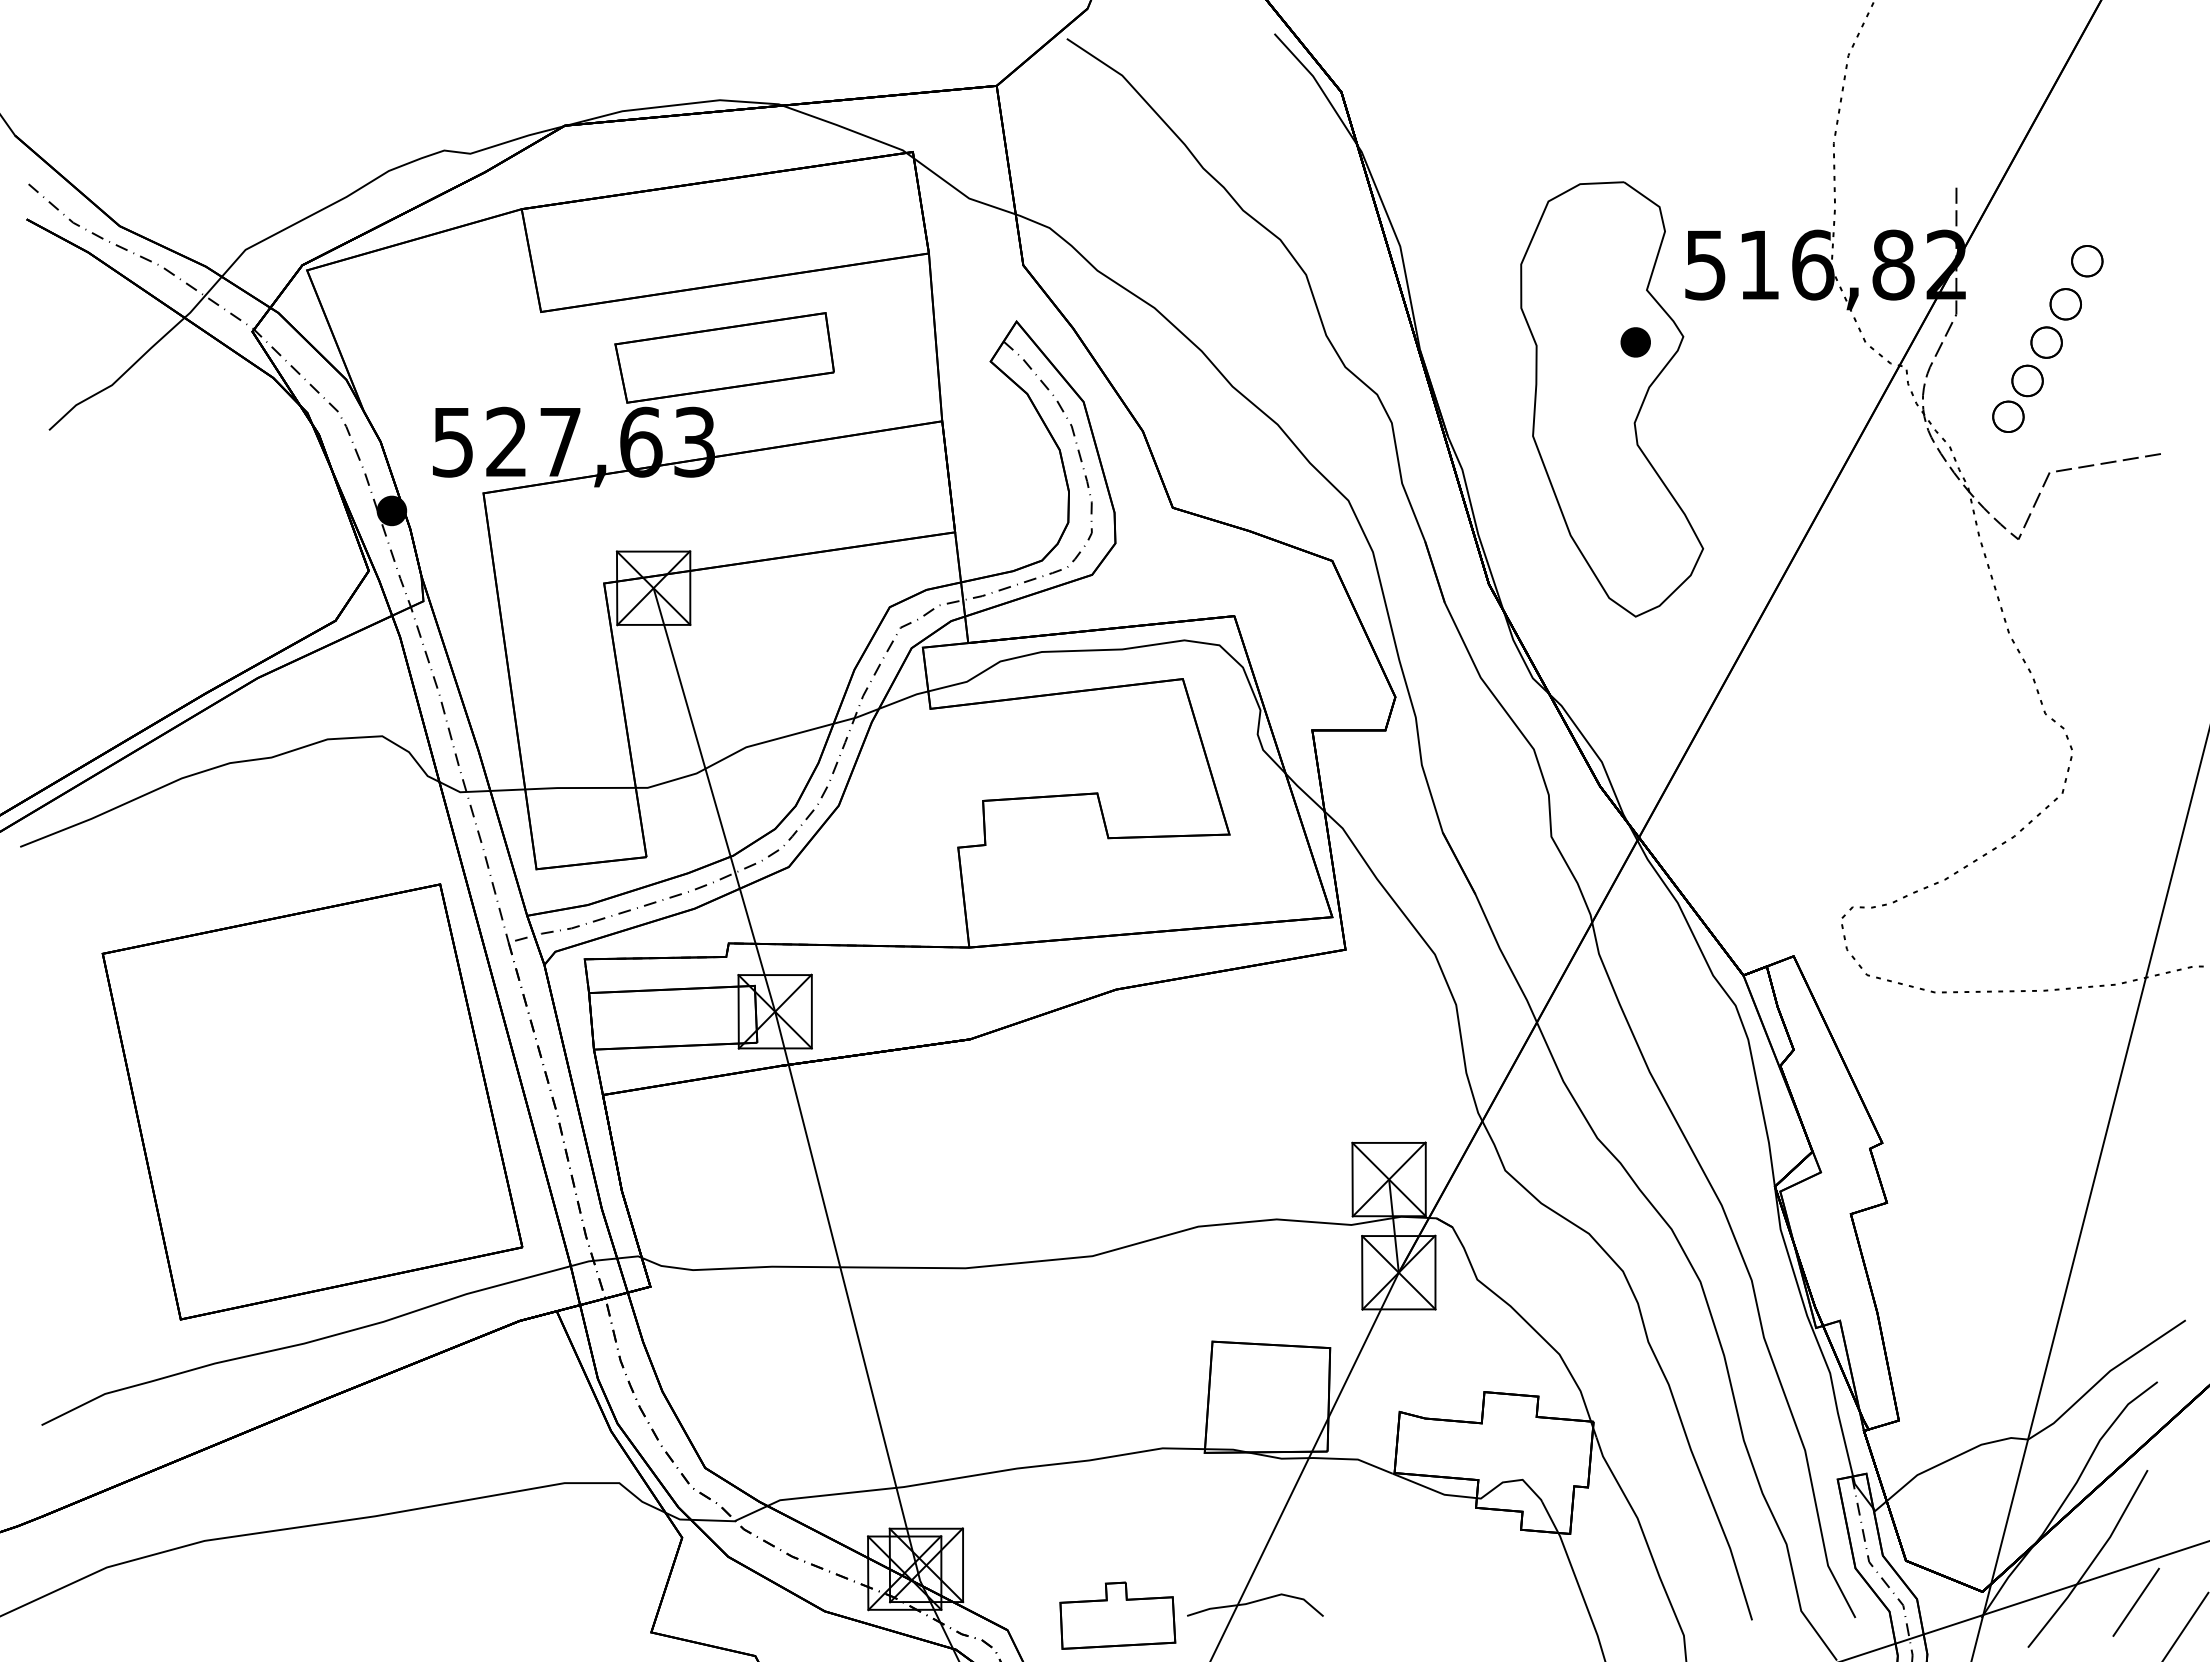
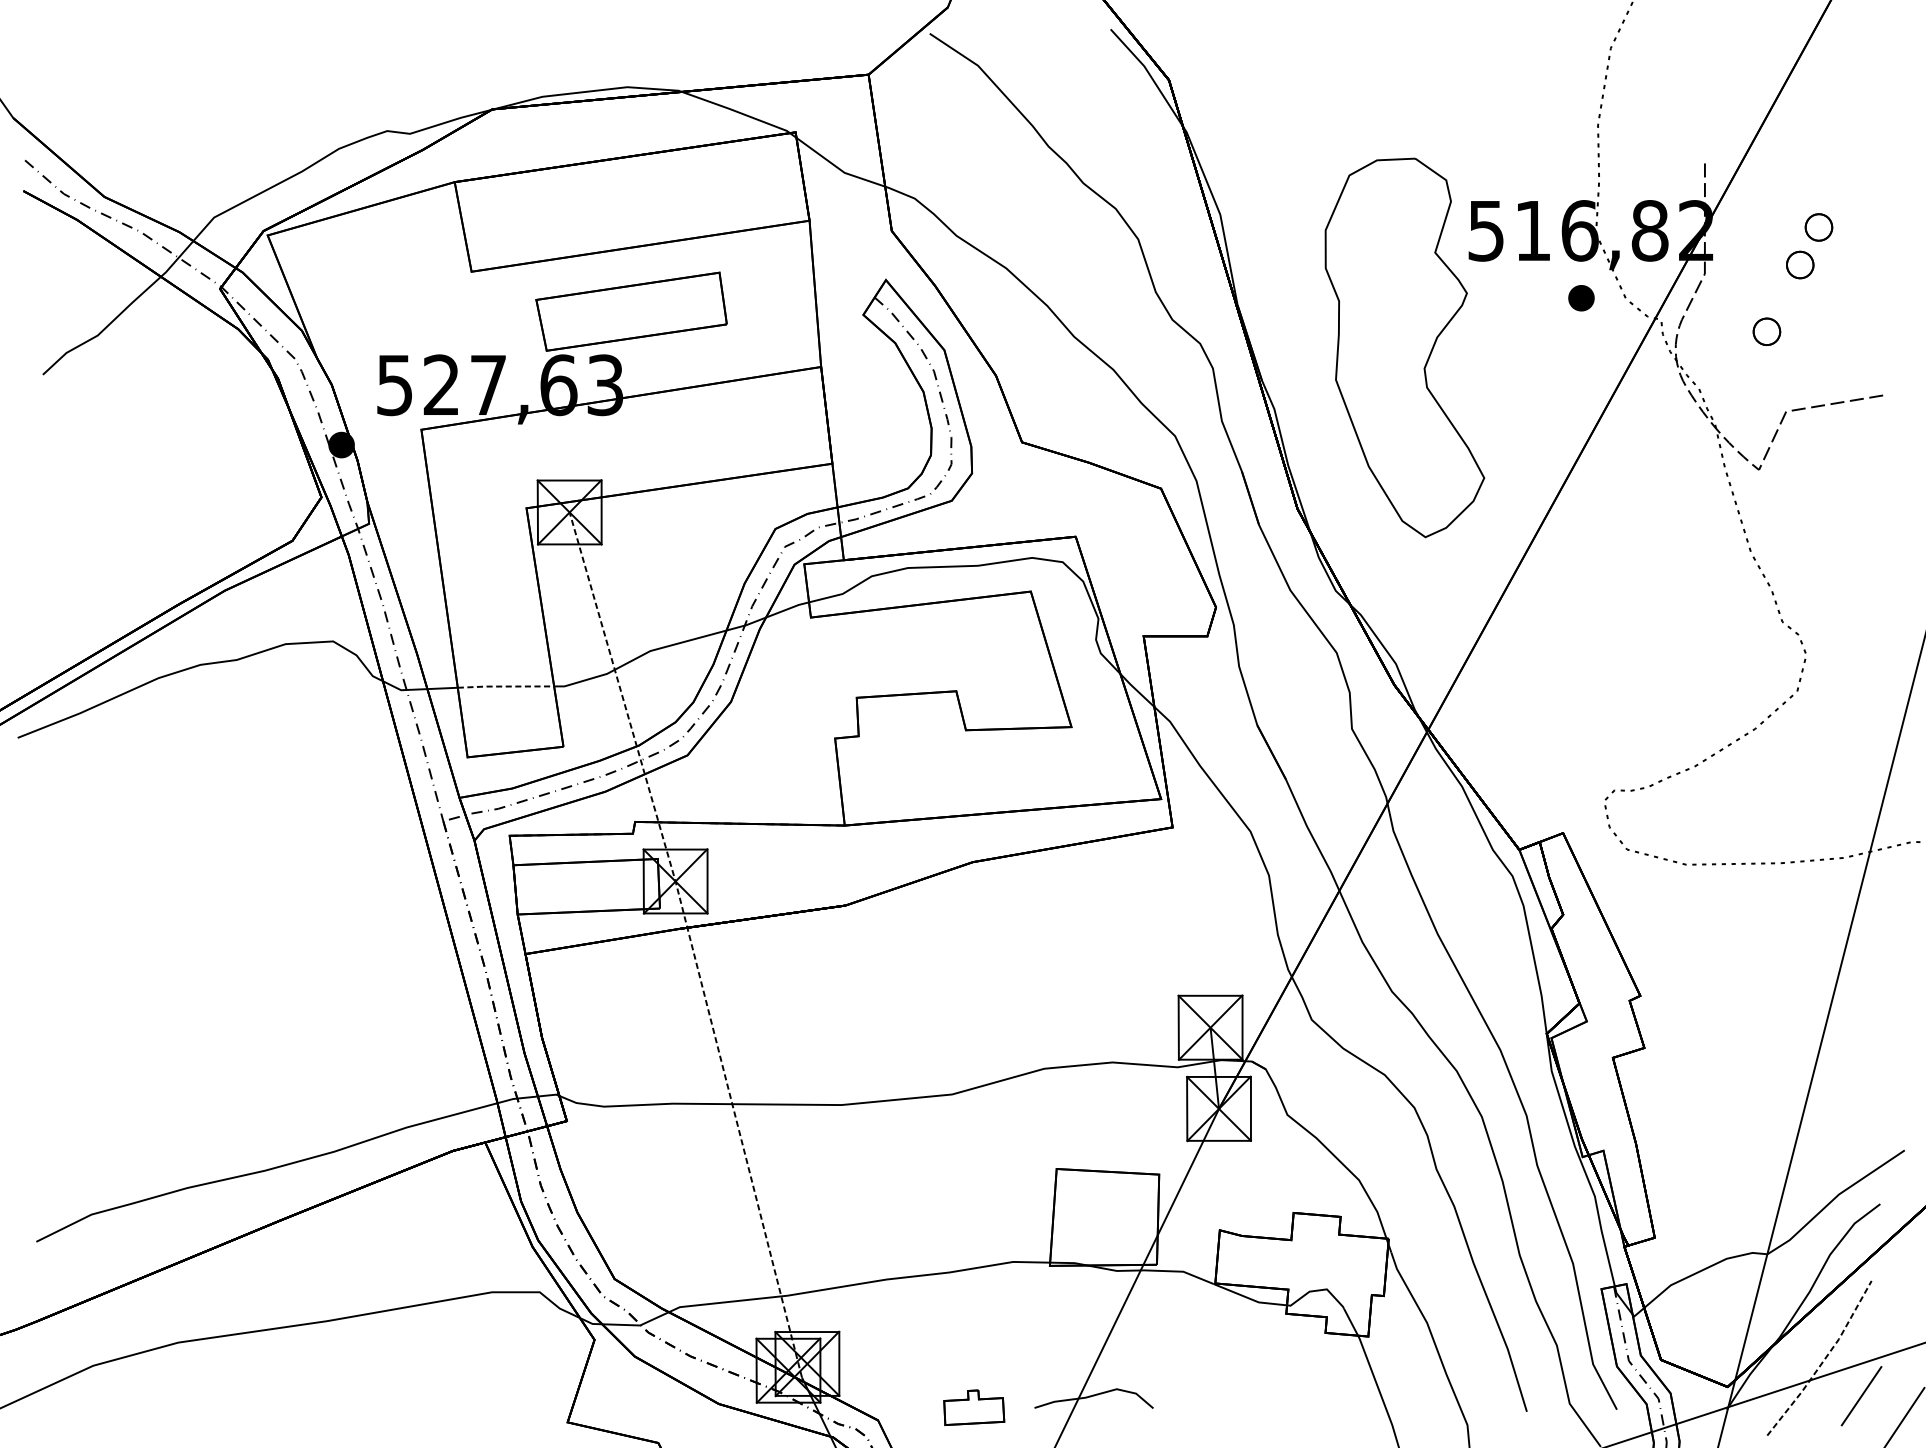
part: (1635, 342) -> (1581, 298), moved
part: (2046, 342) -> (1783, 298), removed
part: (2008, 416) -> (1750, 362), removed
line: (580, 788) -> (505, 686), solid -> dashed
line: (793, 1082) -> (691, 943), solid -> dashed
part: (312, 1101) -> (272, 959), removed
line: (2092, 1562) -> (1823, 1361), solid -> dashed
part: (1117, 1615) -> (973, 1407), size x0.6

